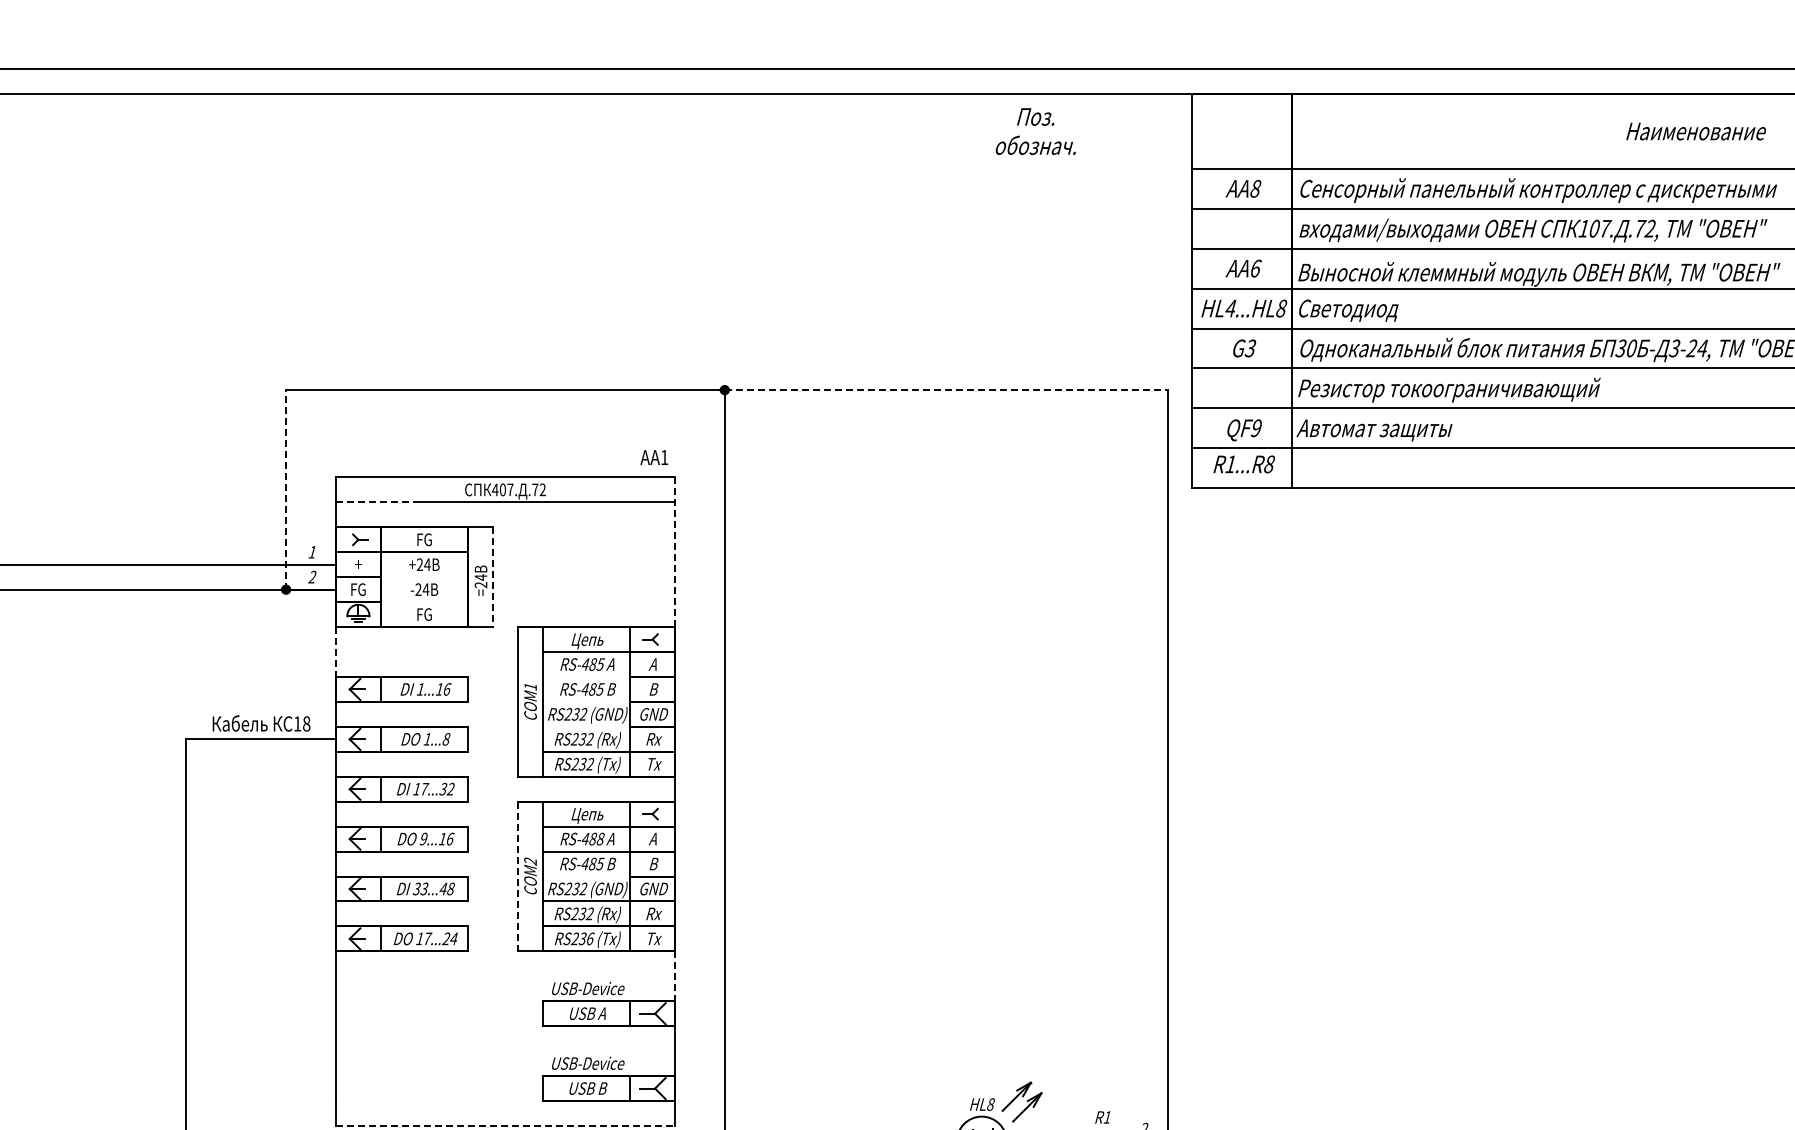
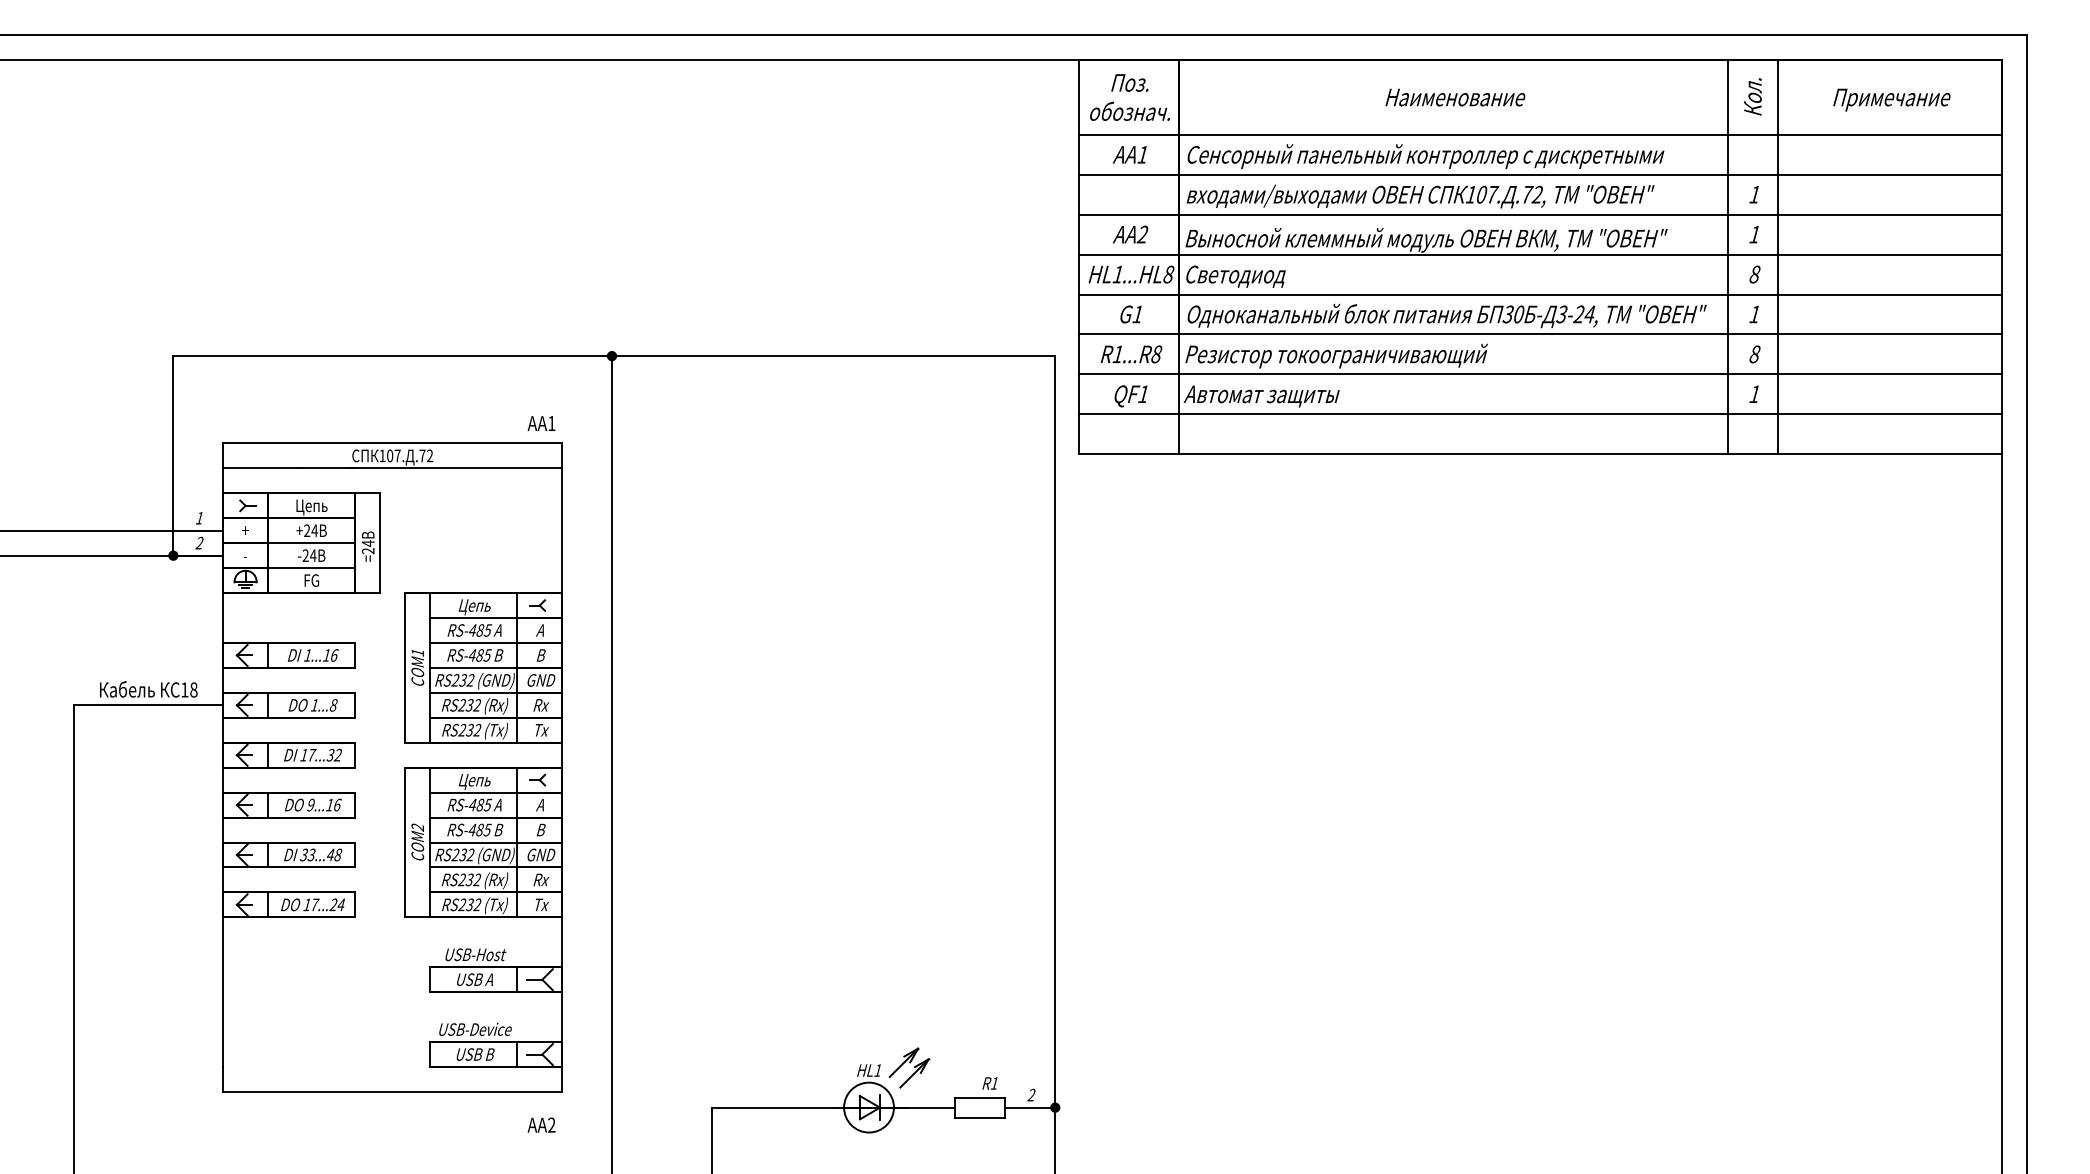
text: (1035, 131) -> (1129, 97), moved
text: (1696, 131) -> (1455, 97), moved
text: (1255, 188) -> (1142, 154), AA8 -> AA1
text: (1255, 268) -> (1142, 234), AA6 -> AA2
text: (1230, 308) -> (1117, 274), HL4...HL8 -> HL1...HL8
text: (1250, 348) -> (1137, 314), G3 -> G1
line: (946, 390) -> (833, 356), dashed -> solid
text: (1256, 428) -> (1143, 394), QF9 -> QF1
text: (1244, 464) -> (1131, 354), moved
line: (286, 489) -> (173, 455), dashed -> solid
text: (495, 489) -> (382, 455), 407. -> 107.
line: (376, 502) -> (263, 468), dashed -> solid
text: (424, 541) -> (311, 507), FG -> Цепь
line: (675, 552) -> (562, 518), dashed -> solid
line: (424, 577) -> (311, 543), added
line: (493, 577) -> (380, 543), dashed -> solid
text: (358, 589) -> (245, 555), FG -> -
line: (424, 602) -> (311, 568), added
line: (336, 652) -> (223, 618), dashed -> solid
line: (586, 676) -> (473, 642), added
line: (586, 701) -> (473, 667), added
line: (586, 726) -> (473, 692), added
text: (600, 838) -> (487, 804), RS-488 -> RS-485
line: (518, 876) -> (405, 842), dashed -> solid
line: (586, 876) -> (473, 842), added
text: (590, 938) -> (477, 904), RS236 -> RS232
line: (675, 976) -> (562, 942), dashed -> solid
text: (588, 988) -> (475, 954), USB-Device -> USB-Host
text: (991, 1104) -> (878, 1070), HL8 -> HL1
line: (506, 1125) -> (393, 1091), dashed -> solid

